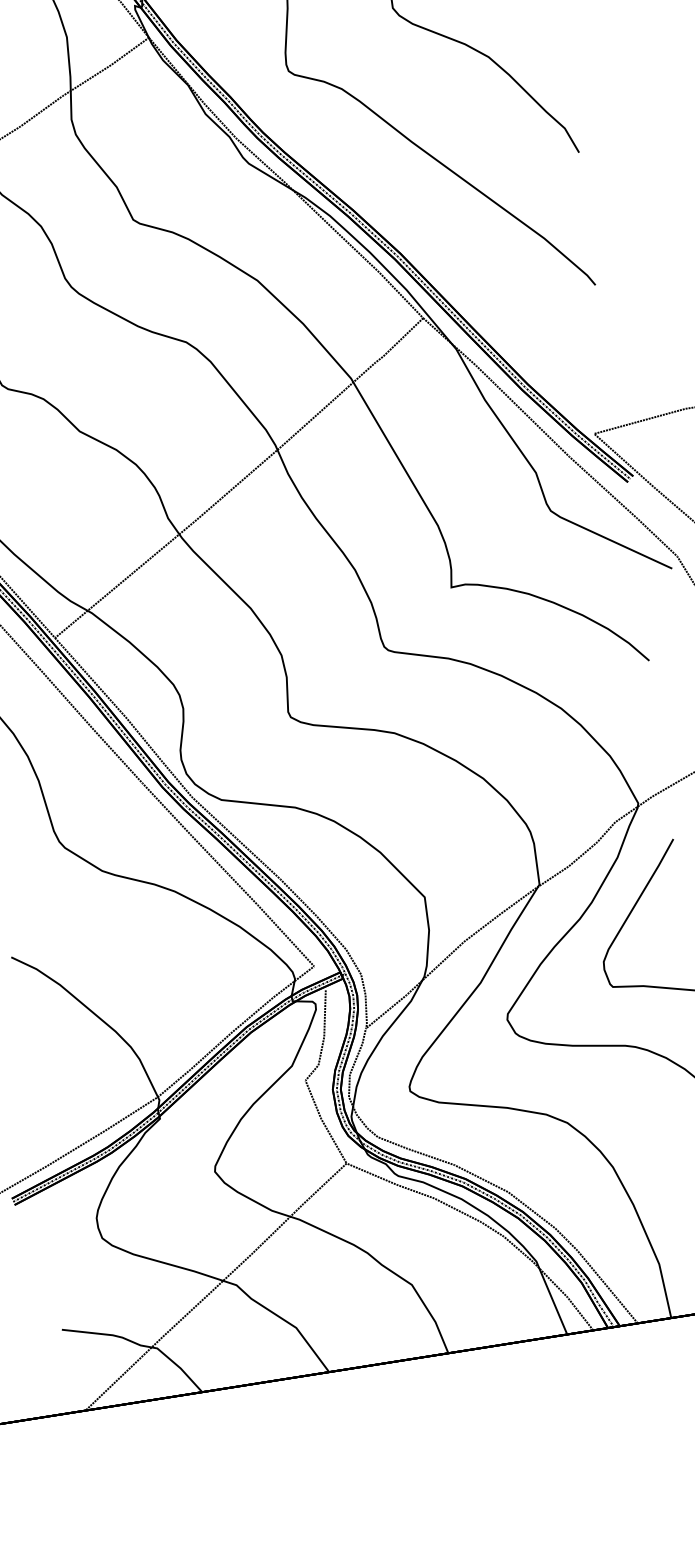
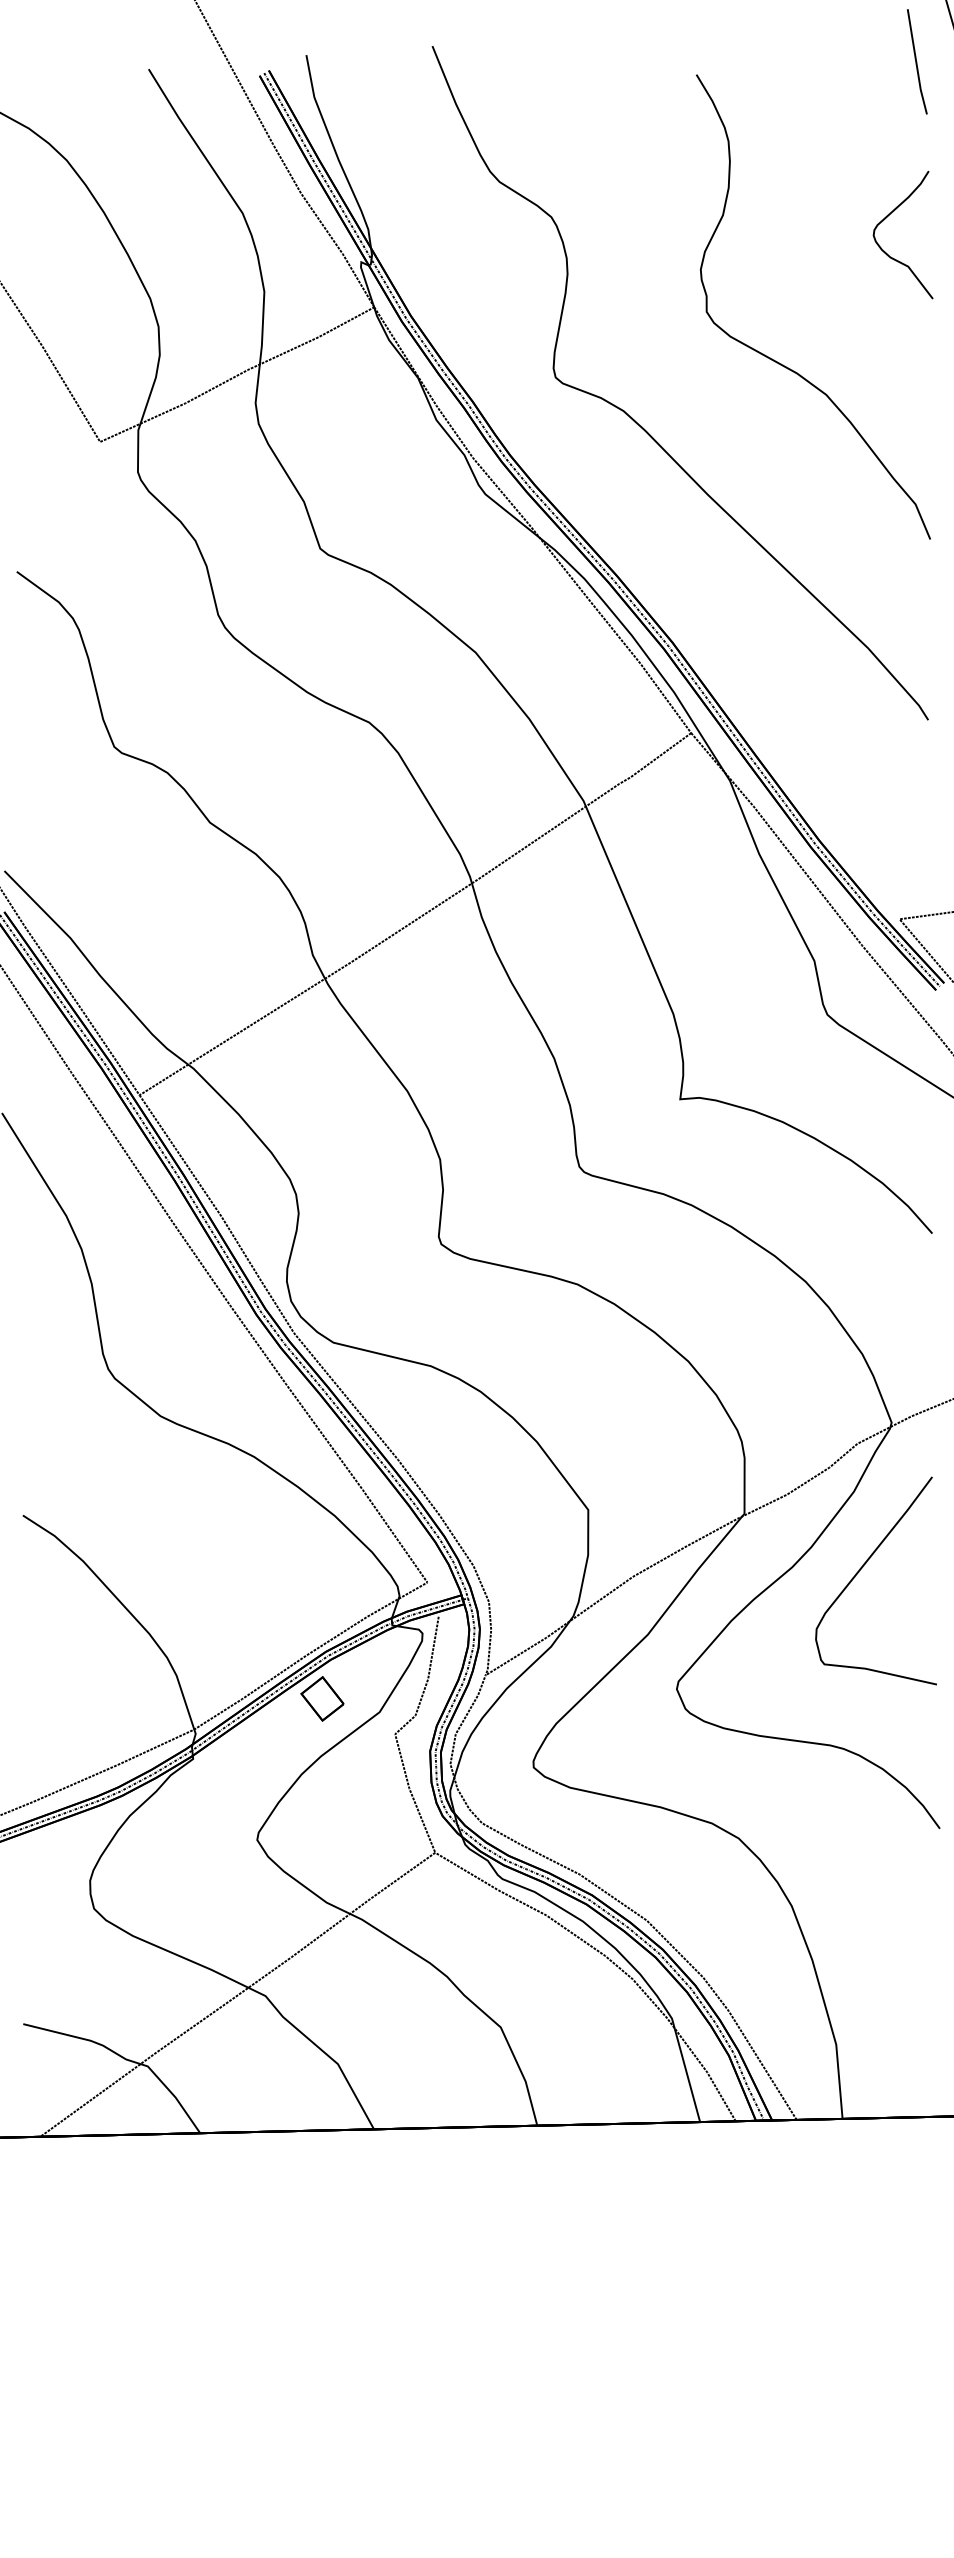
part: (248, 1061) -> (322, 1698), added

